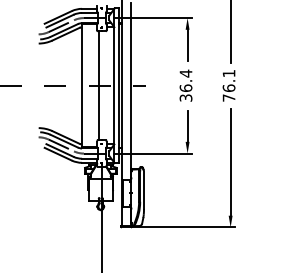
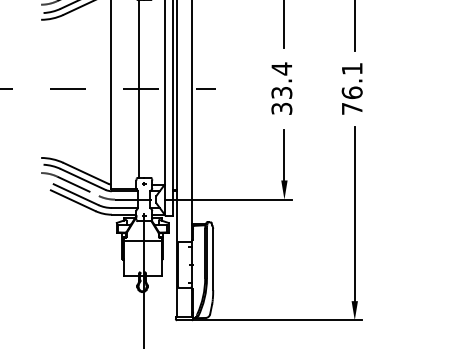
text: (185, 87) -> (281, 91), 36.4 -> 33.4

